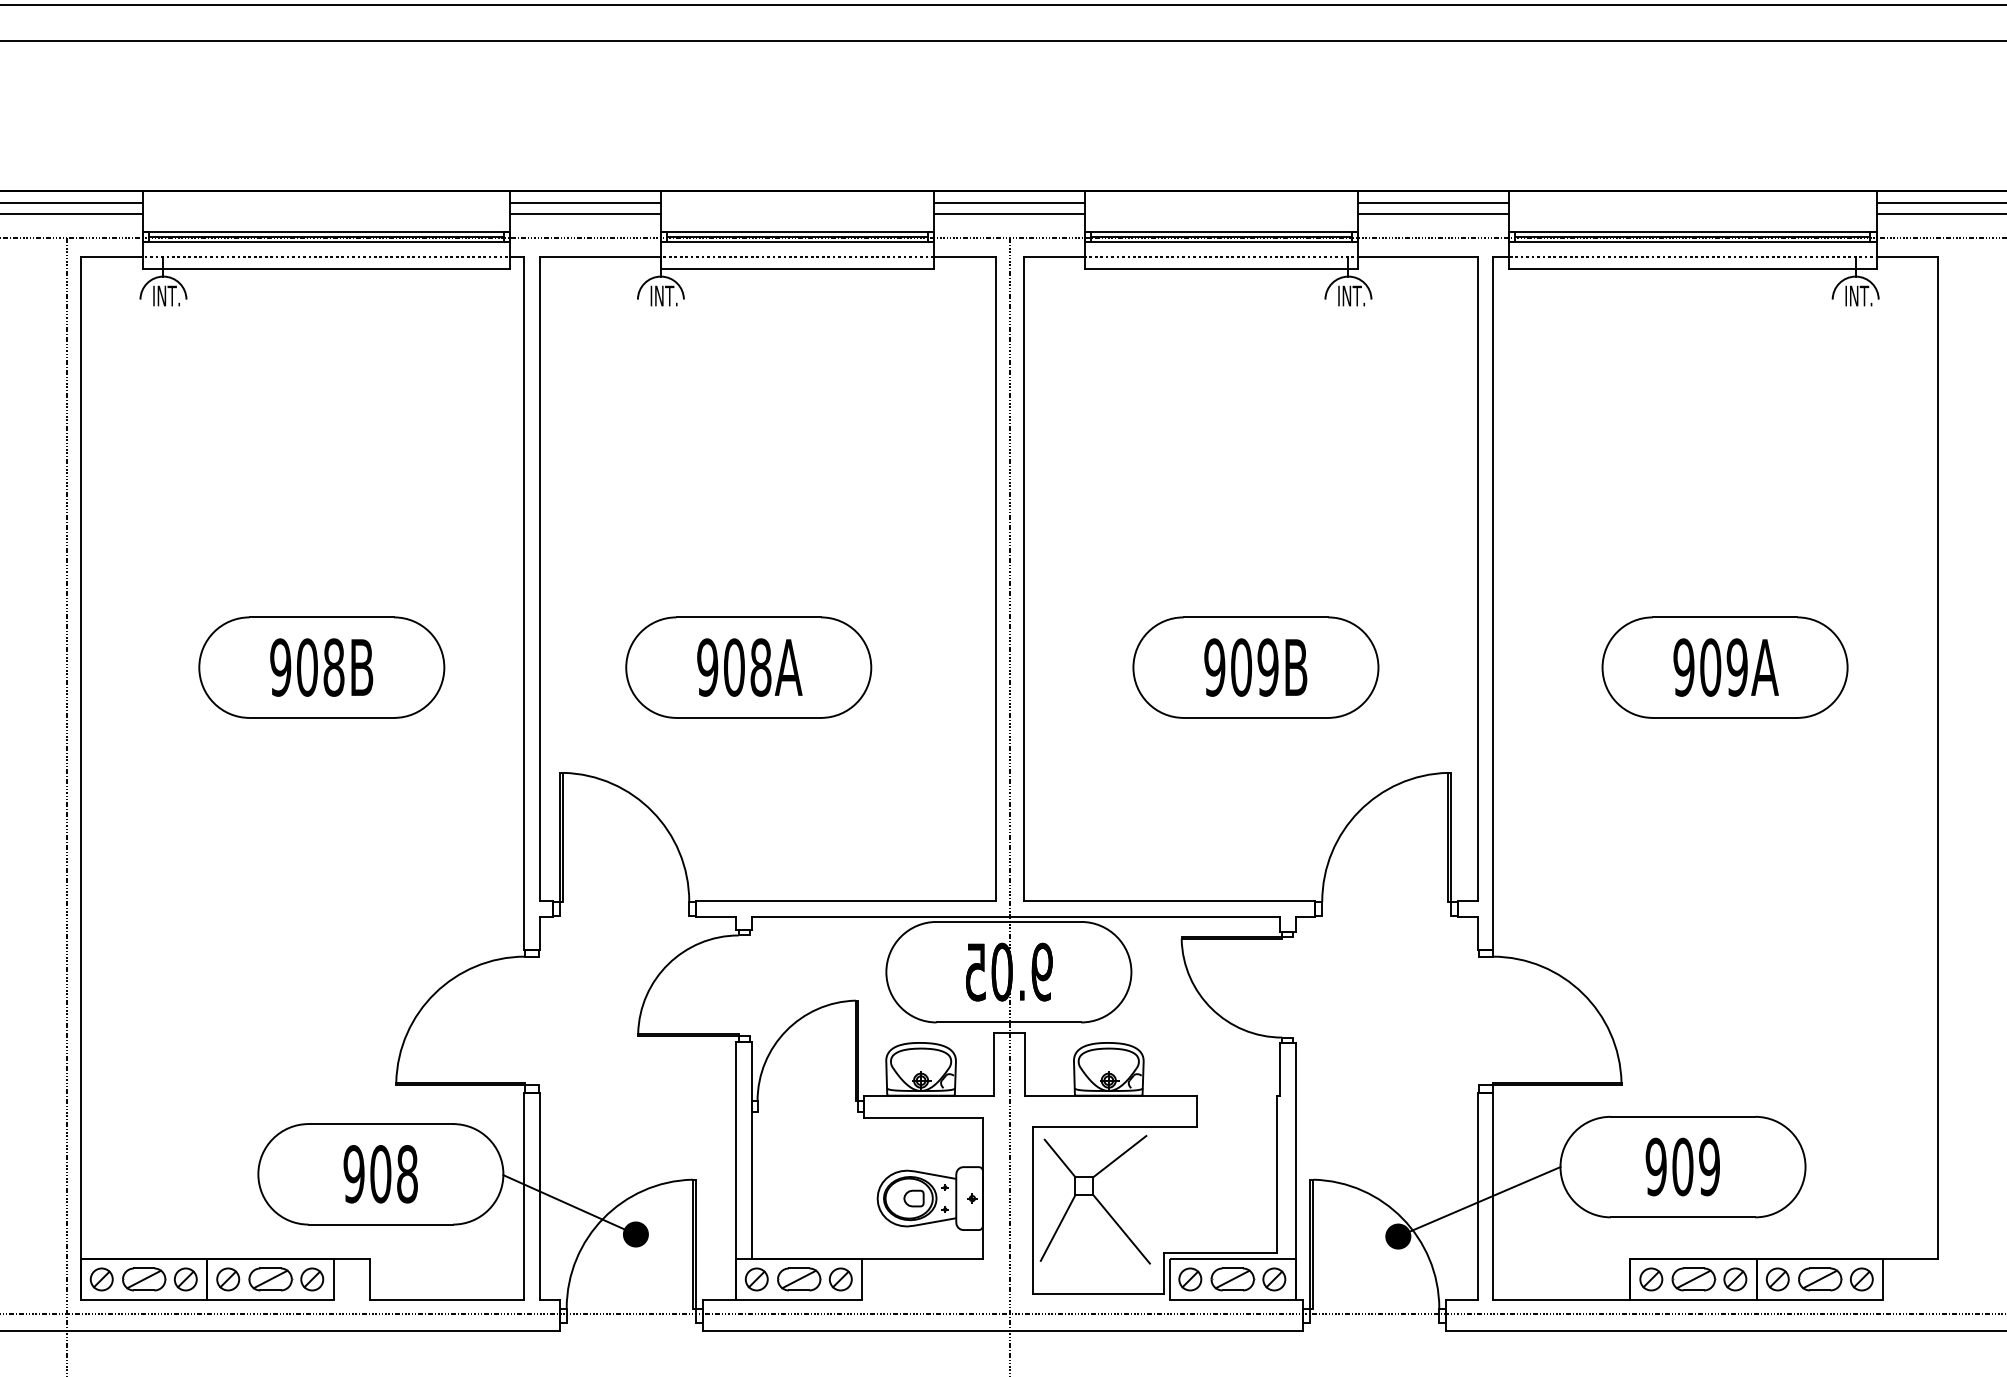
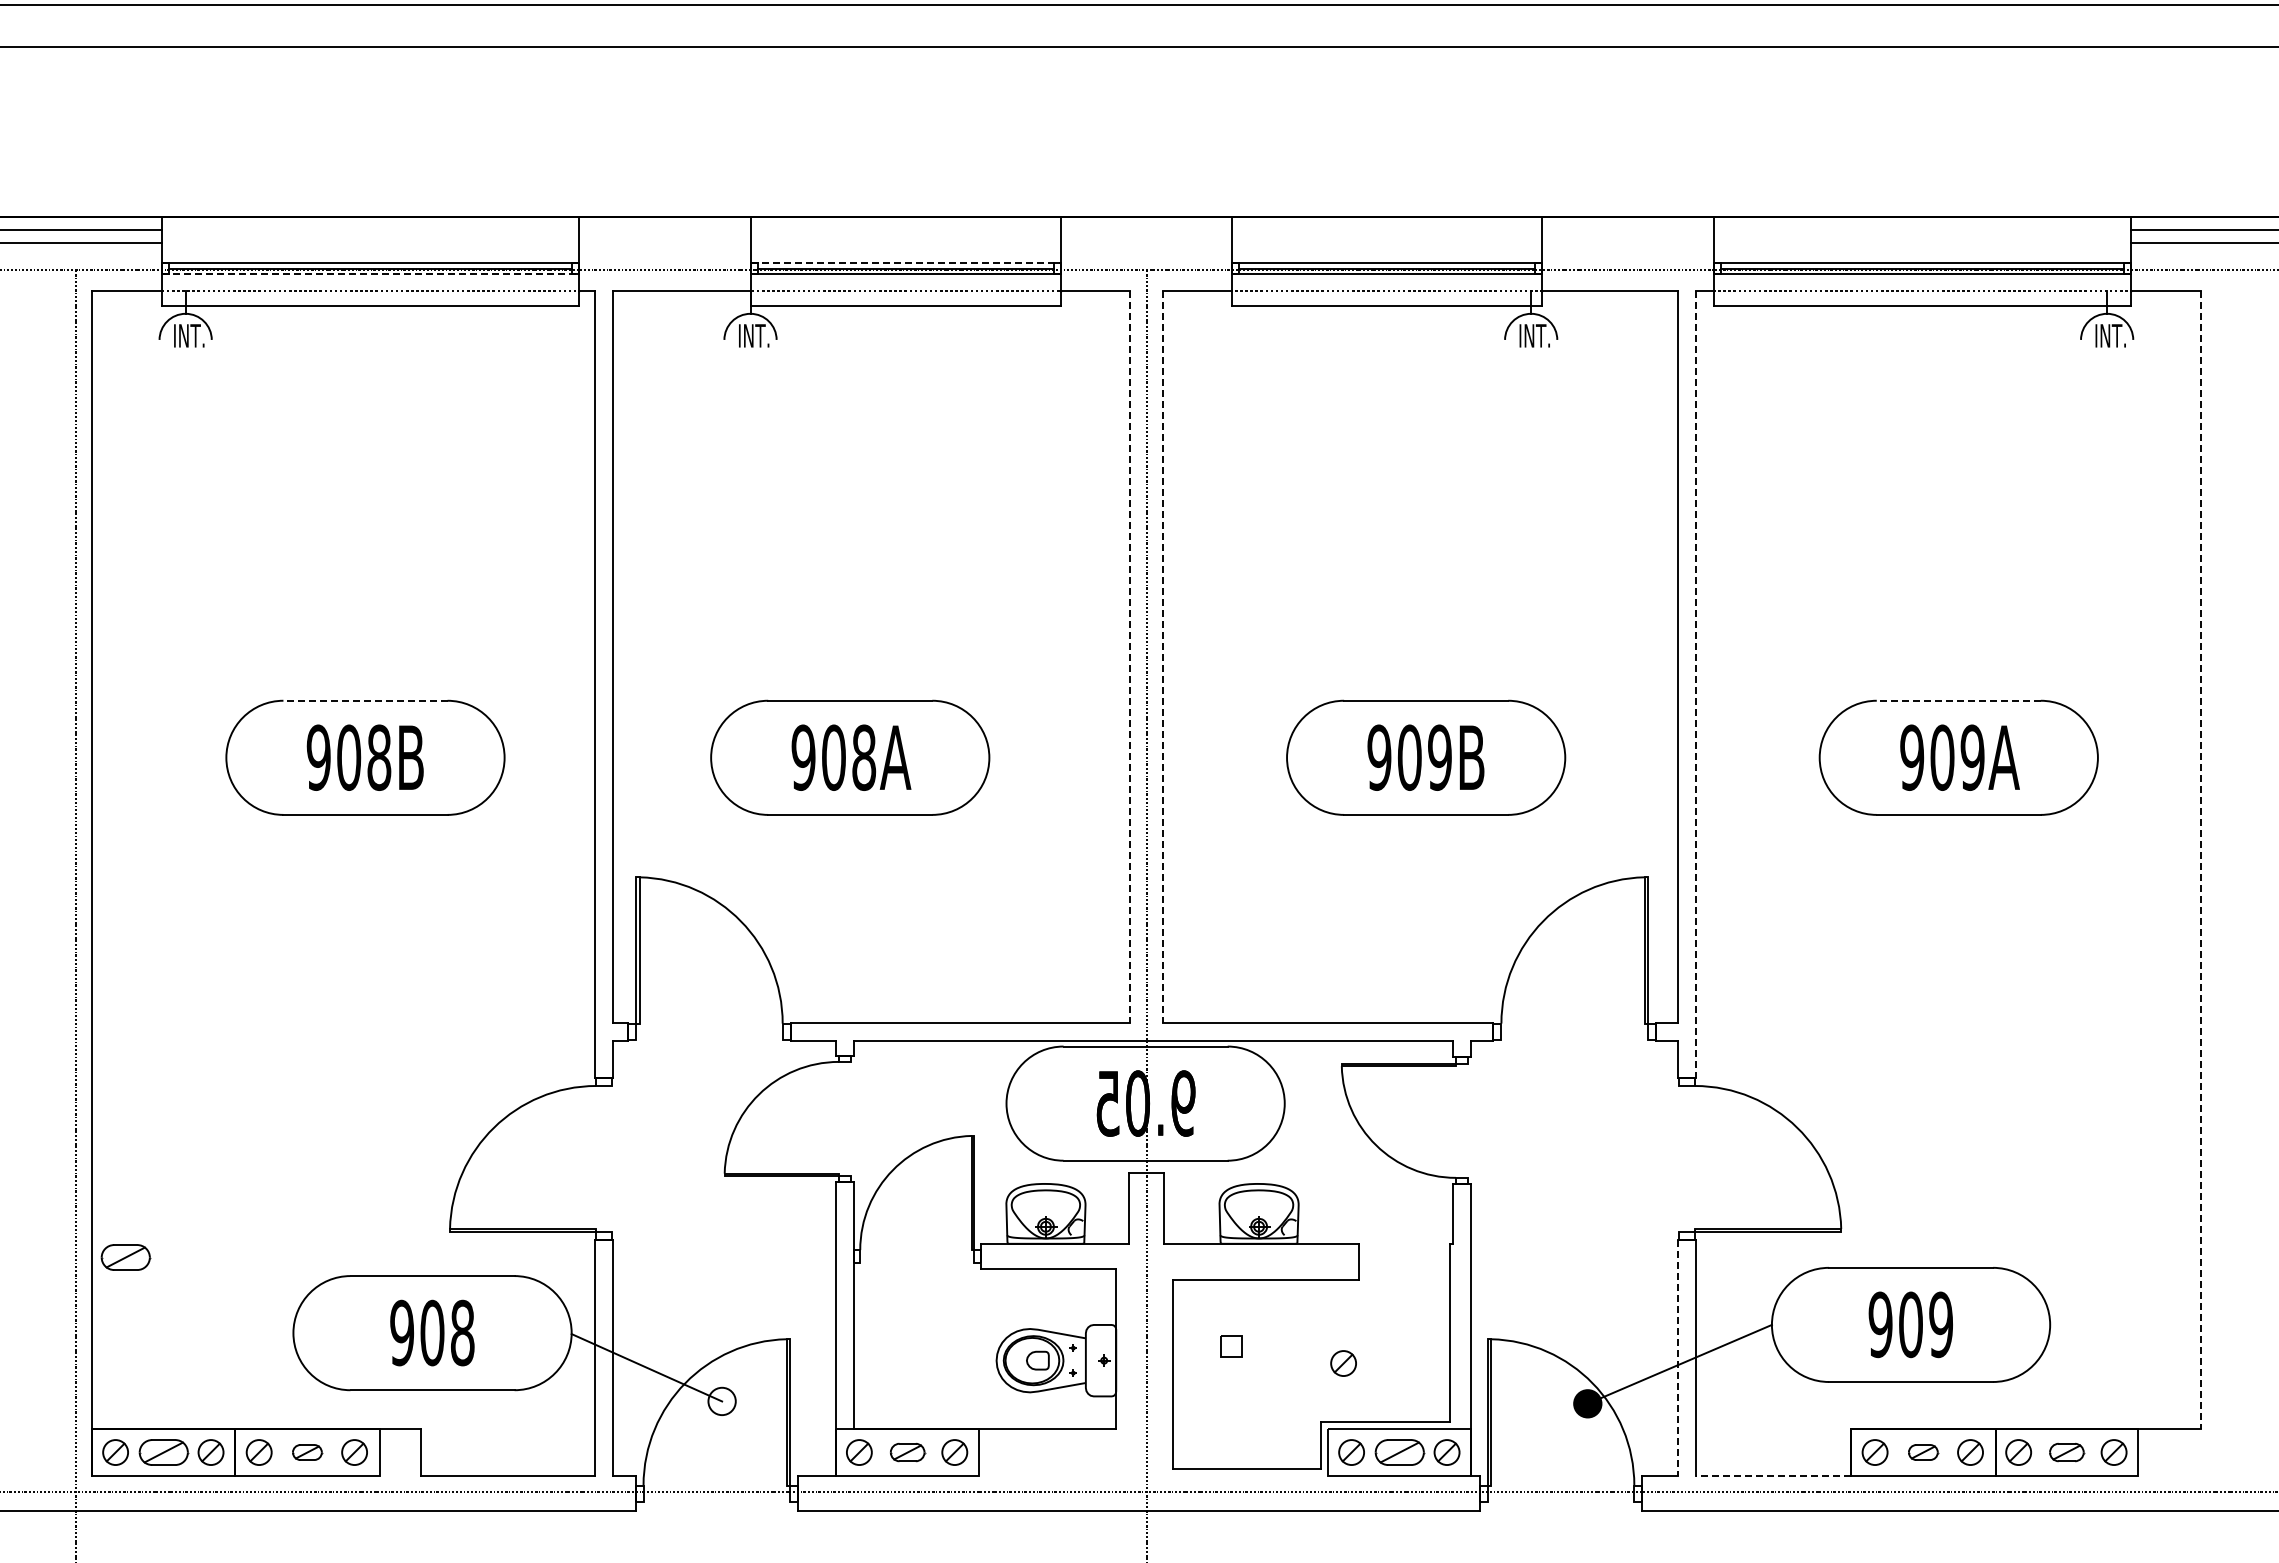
line: (585, 202) -> (664, 229), removed
line: (1009, 202) -> (1146, 229), removed
line: (1433, 202) -> (1627, 229), removed
line: (585, 214) -> (664, 243), removed
line: (1009, 214) -> (1146, 243), removed
line: (1433, 214) -> (1627, 243), removed
line: (798, 232) -> (906, 263), solid -> dashed
line: (326, 241) -> (370, 274), solid -> dashed
line: (995, 579) -> (1130, 657), solid -> dashed
line: (1023, 579) -> (1162, 657), solid -> dashed
line: (1493, 603) -> (1695, 685), solid -> dashed
line: (320, 617) -> (364, 700), solid -> dashed
line: (1724, 617) -> (1958, 700), solid -> dashed
line: (1937, 758) -> (2200, 860), solid -> dashed
part: (110, 1107) -> (125, 1257), added
line: (1119, 1156) -> (1271, 1312), removed
line: (1059, 1157) -> (1203, 1314), removed
line: (1478, 1196) -> (1678, 1358), solid -> dashed
part: (1183, 1201) -> (1343, 1363), added
line: (1058, 1227) -> (1201, 1393), removed
line: (1121, 1229) -> (1273, 1395), removed
fill: (635, 1234) -> (721, 1401), removed
part: (270, 1279) -> (307, 1452), size x0.6
part: (799, 1279) -> (907, 1452), size x0.7
part: (1693, 1279) -> (1923, 1452), size x0.6
part: (1819, 1279) -> (2066, 1452), size x0.7
line: (1561, 1299) -> (1773, 1475), solid -> dashed

